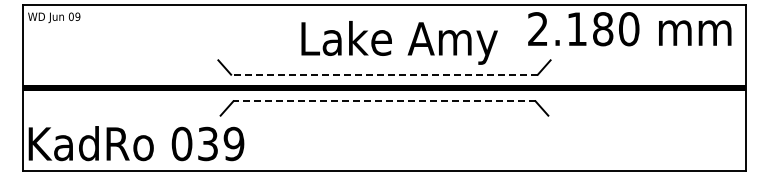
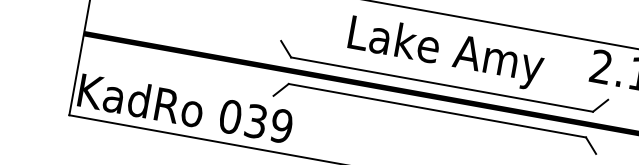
text: (399, 42) -> (445, 52), moved
line: (384, 74) -> (442, 84), dashed -> solid
line: (384, 101) -> (437, 110), dashed -> solid

